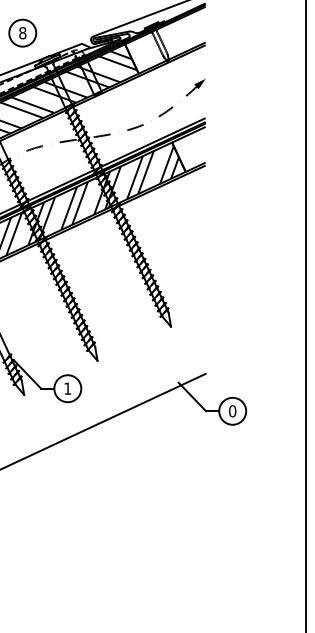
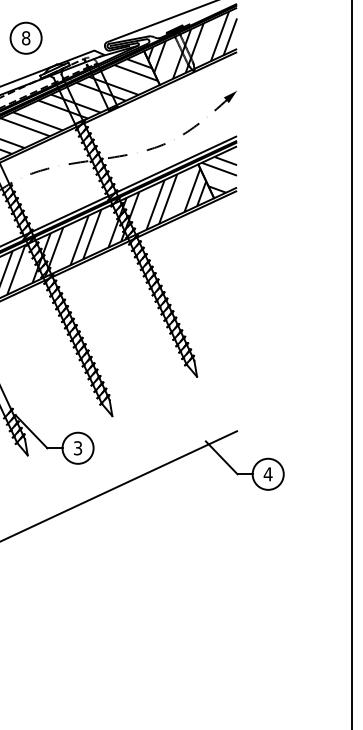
hatch: (166, 39) -> (191, 45), added
hatch: (190, 151) -> (219, 174), added
text: (67, 388) -> (77, 448), 1 -> 3
text: (232, 411) -> (267, 474), 0 -> 4

